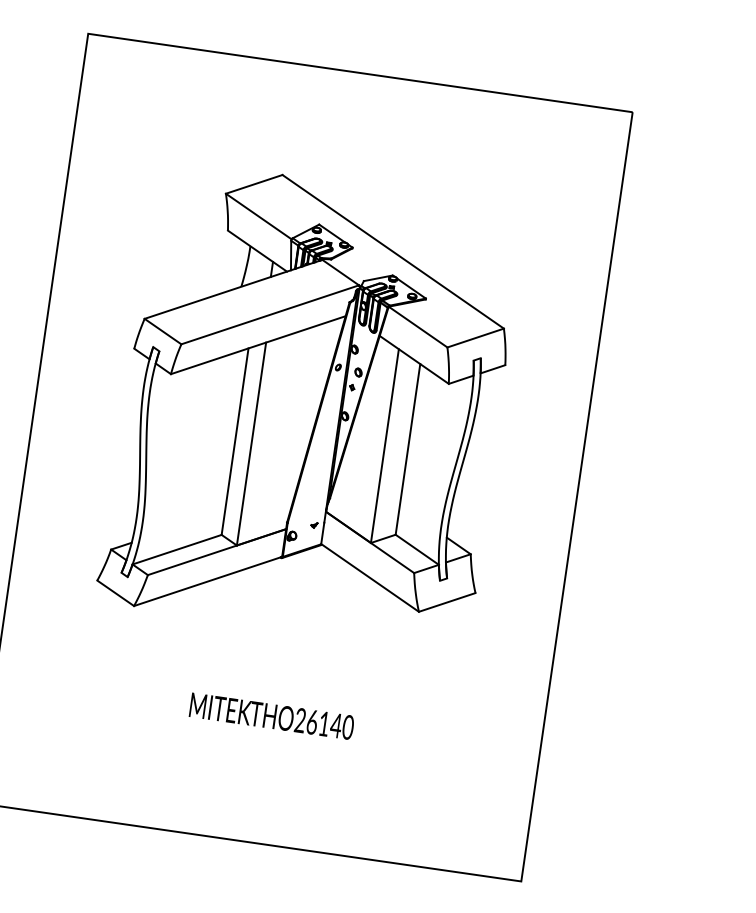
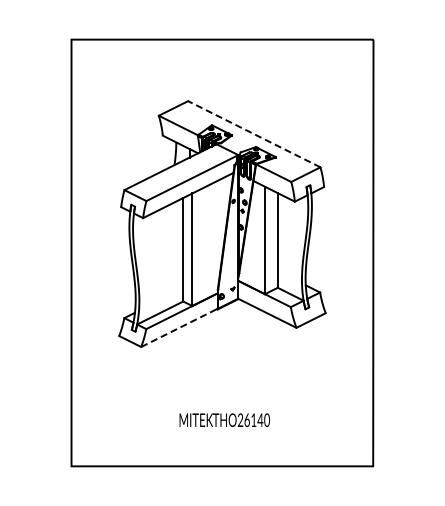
line: (393, 252) -> (254, 134), solid -> dashed
line: (208, 580) -> (179, 327), solid -> dashed
text: (271, 715) -> (224, 419), moved

